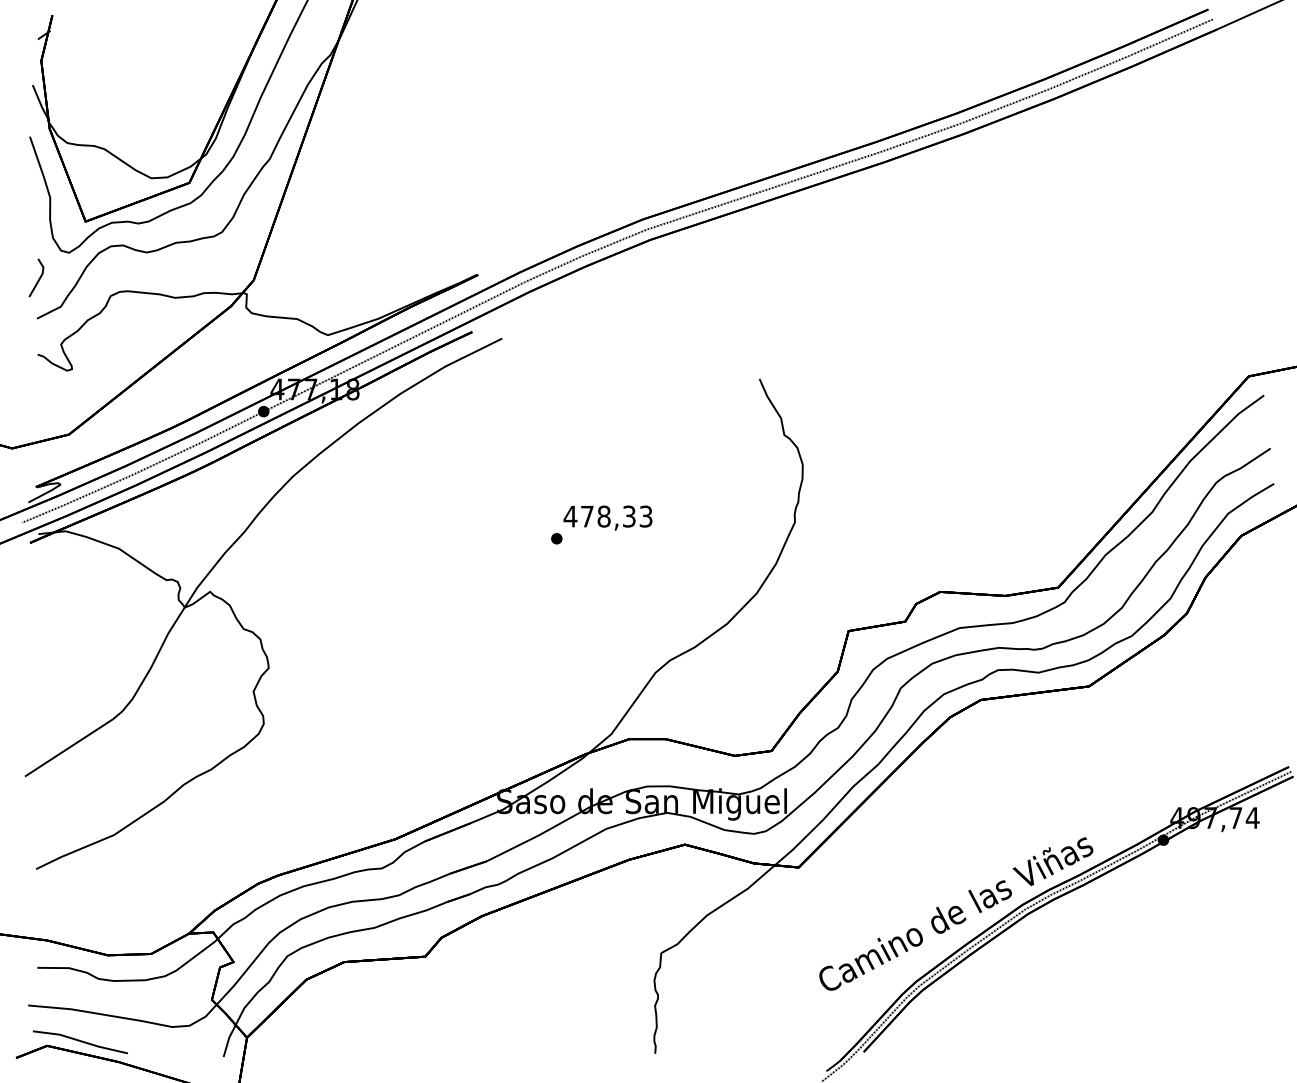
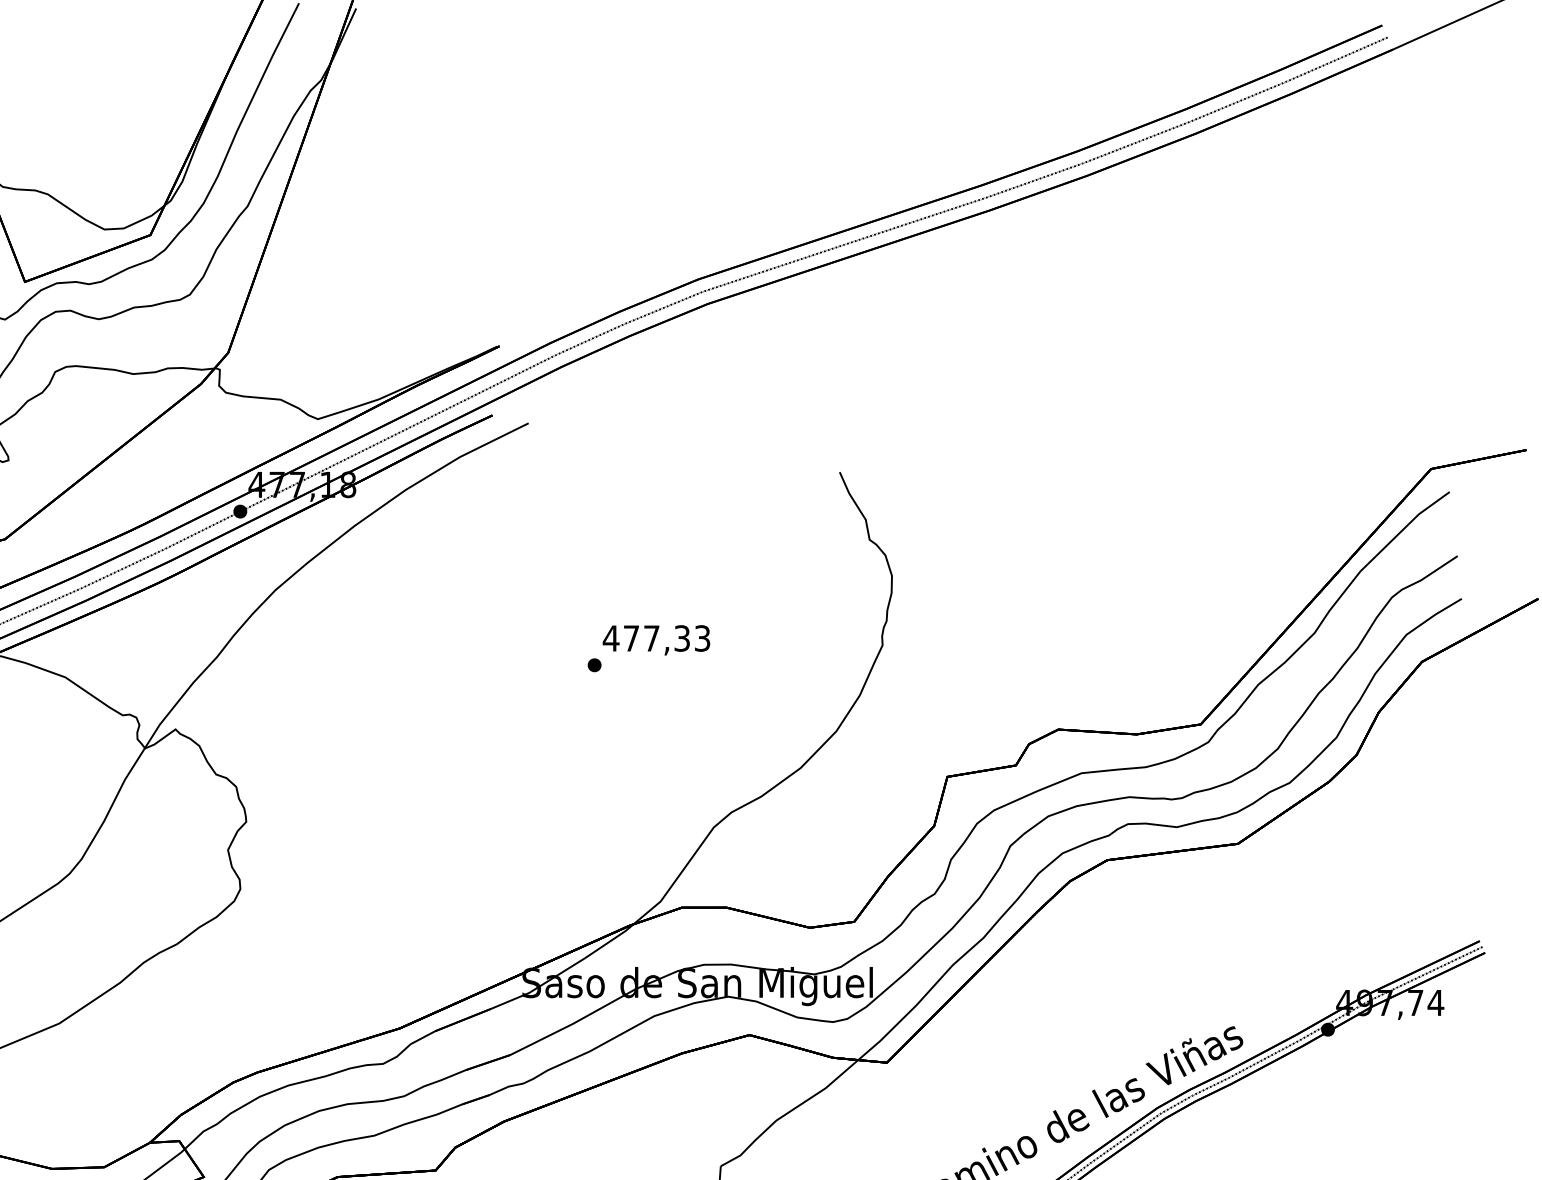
text: (603, 516) -> (651, 638), 478,33 -> 477,33

